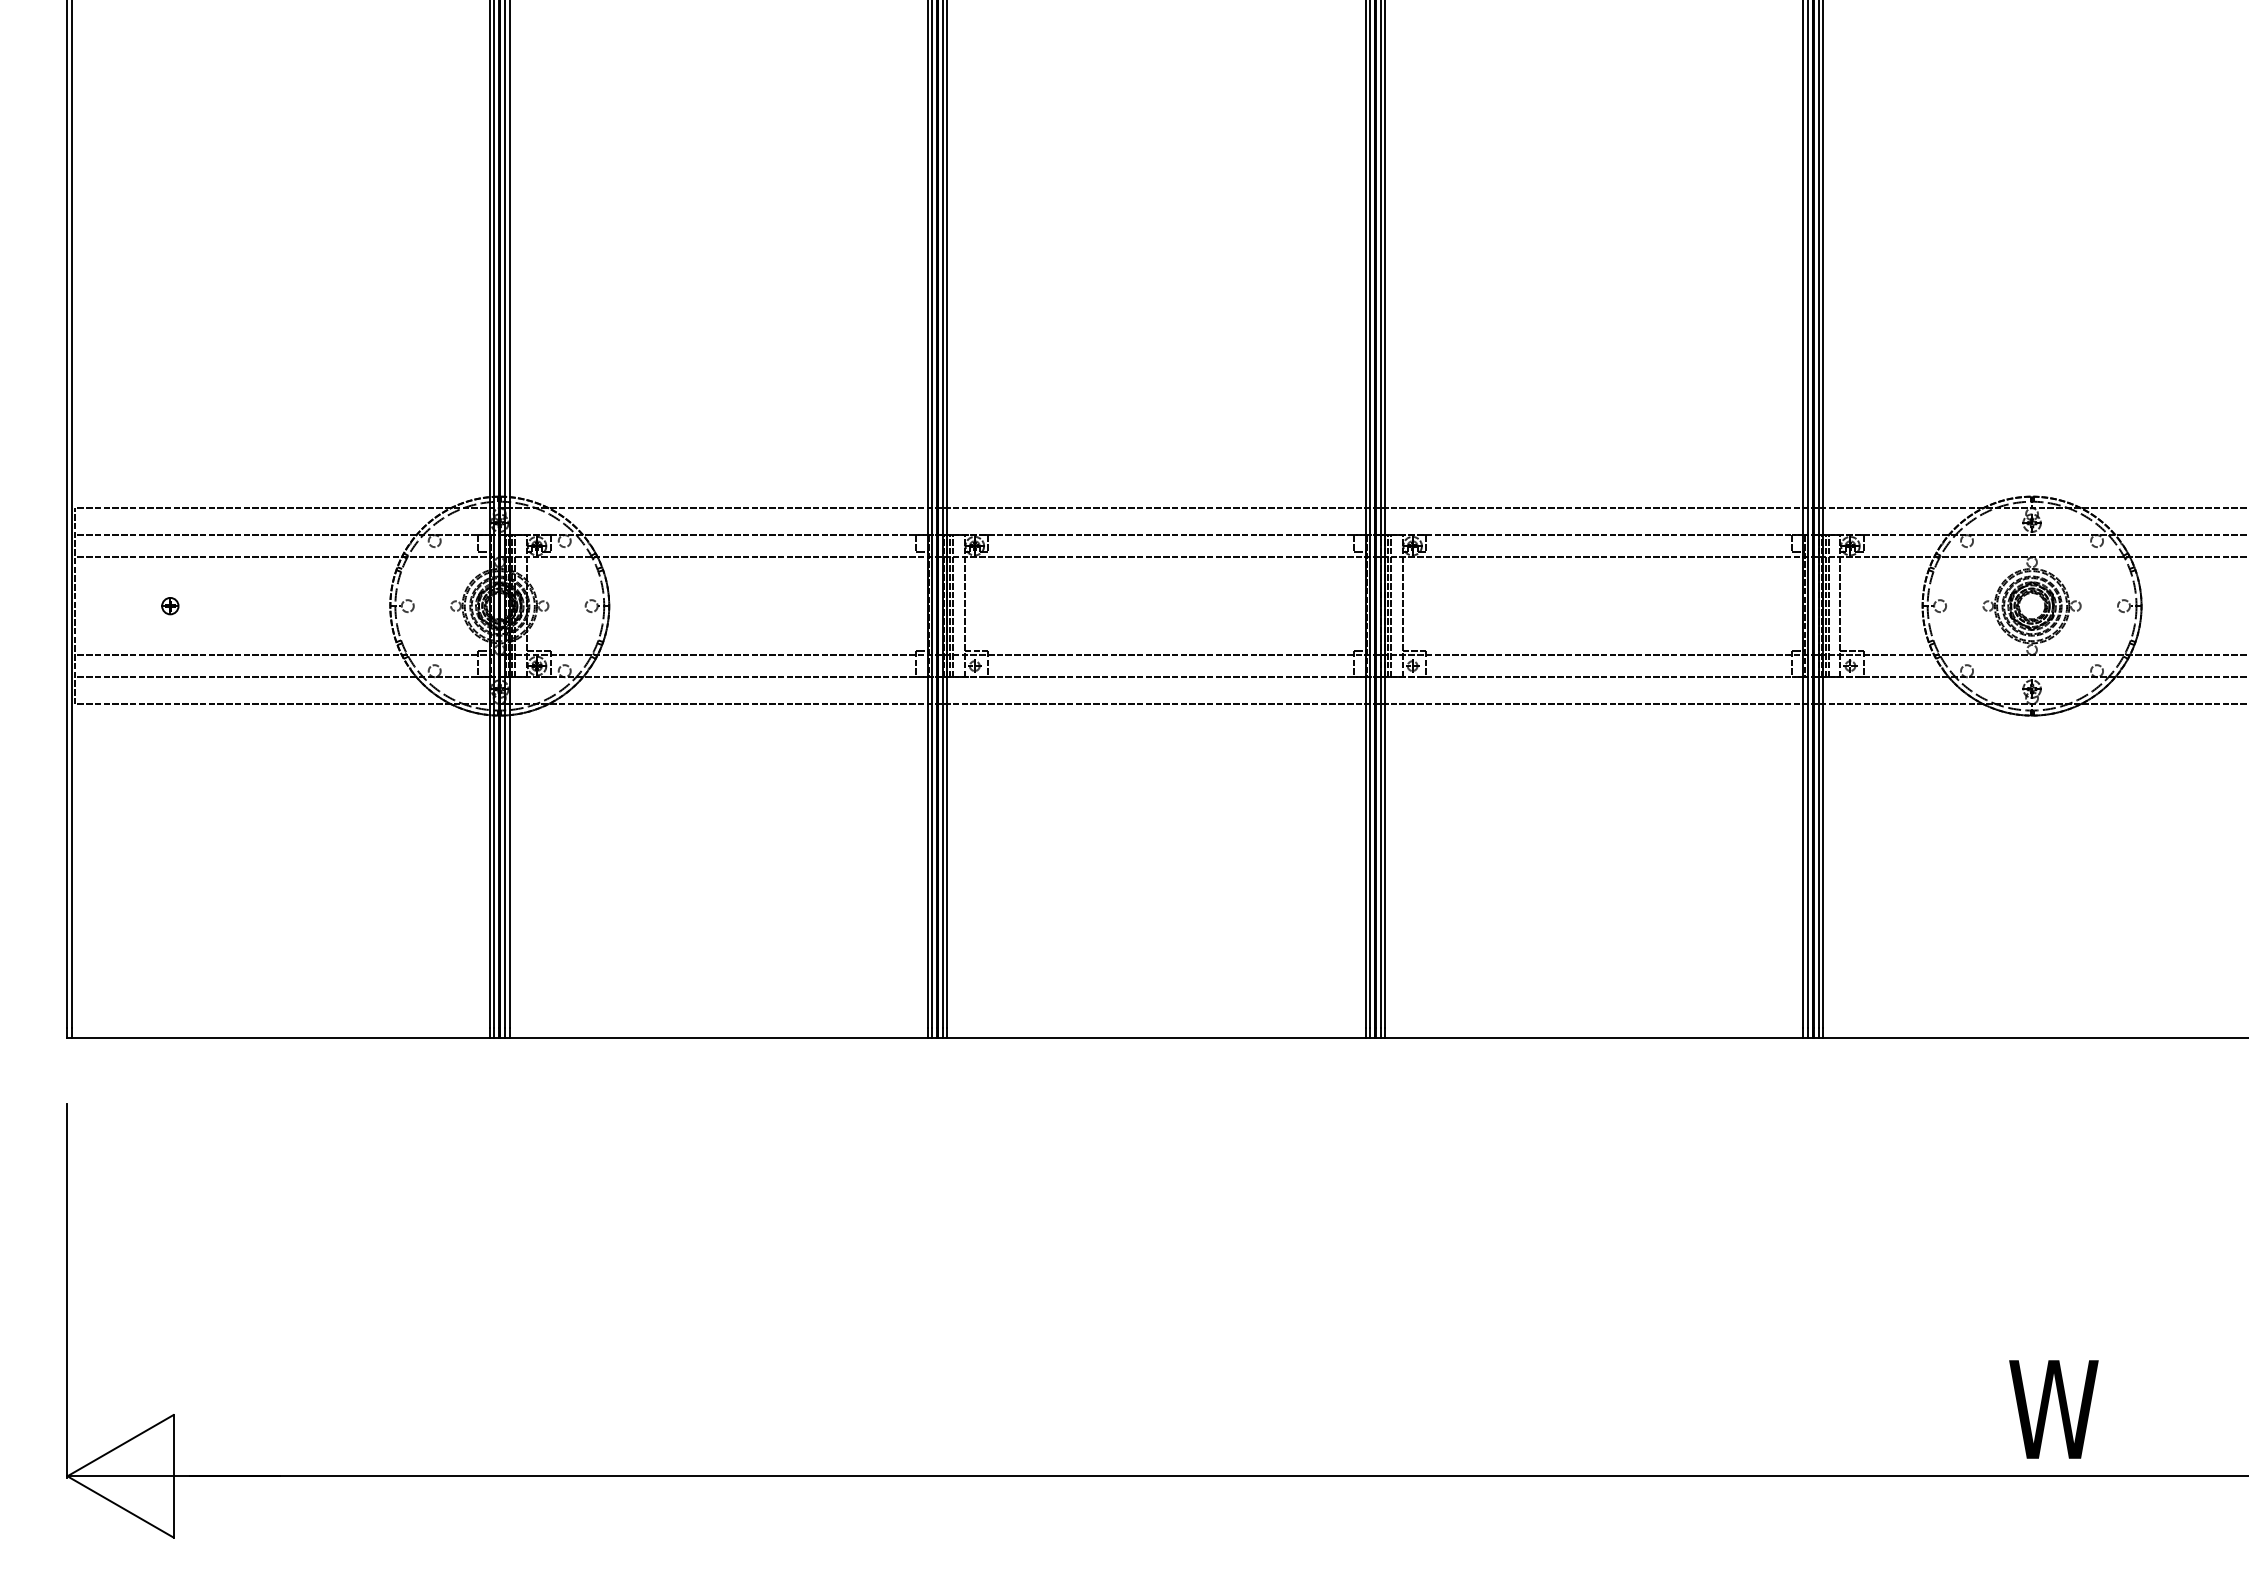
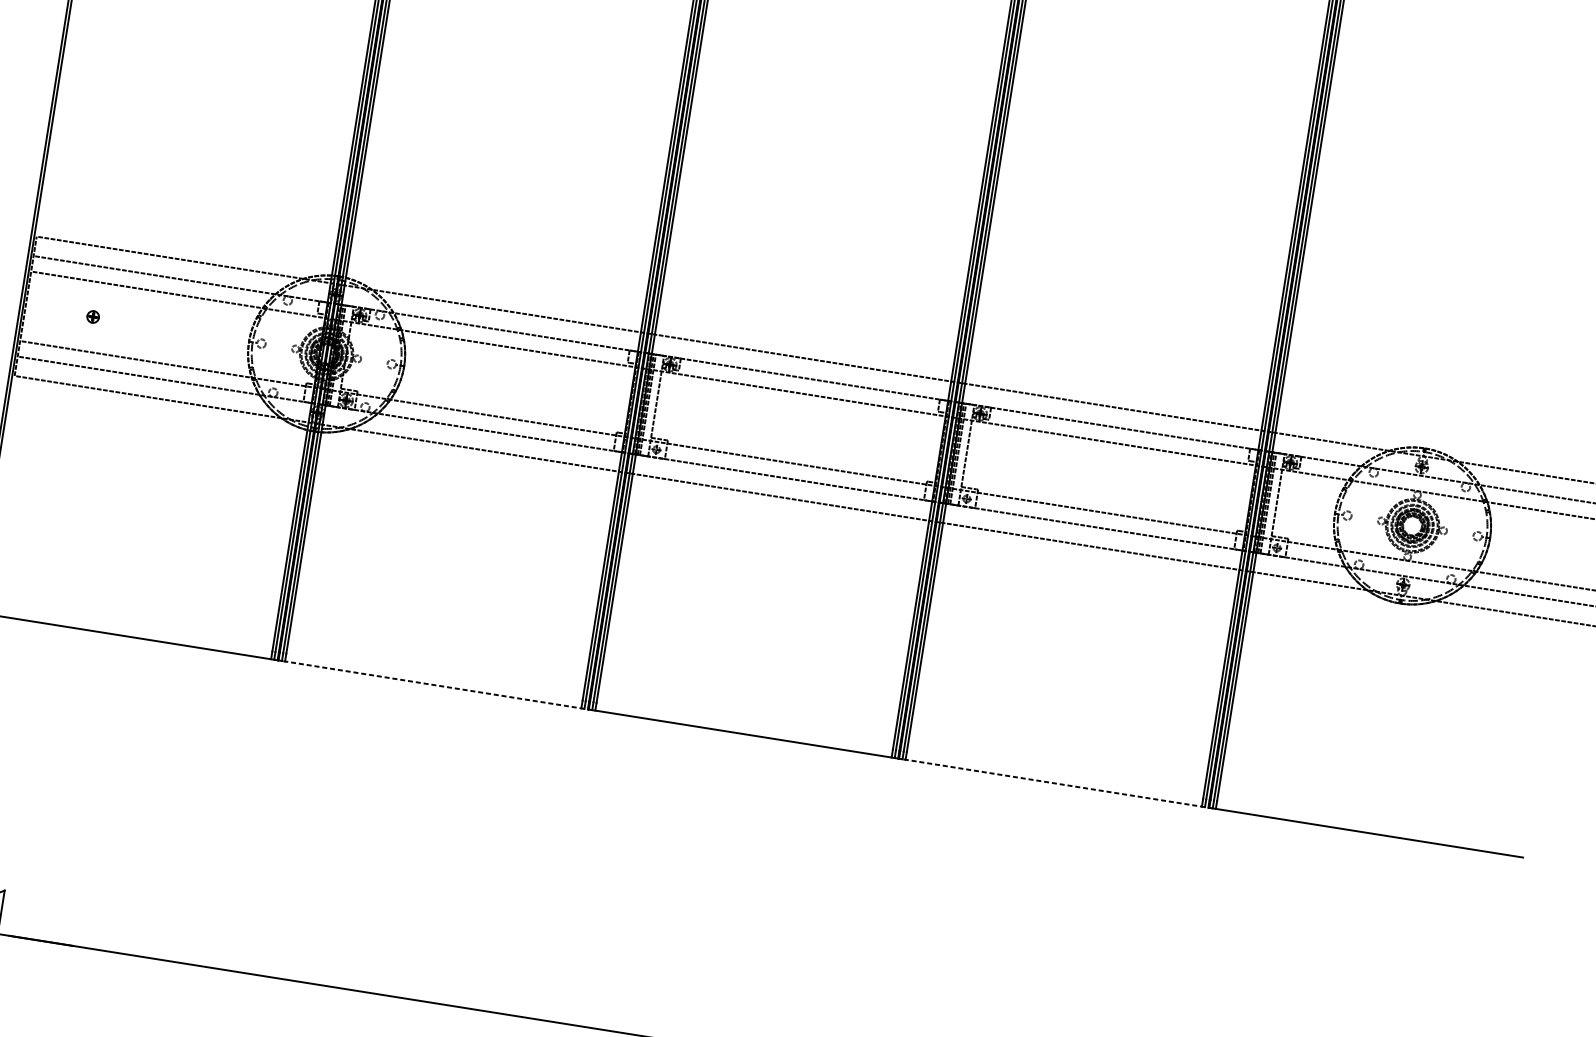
line: (724, 1038) -> (437, 685), solid -> dashed
line: (1599, 1038) -> (1057, 783), solid -> dashed

